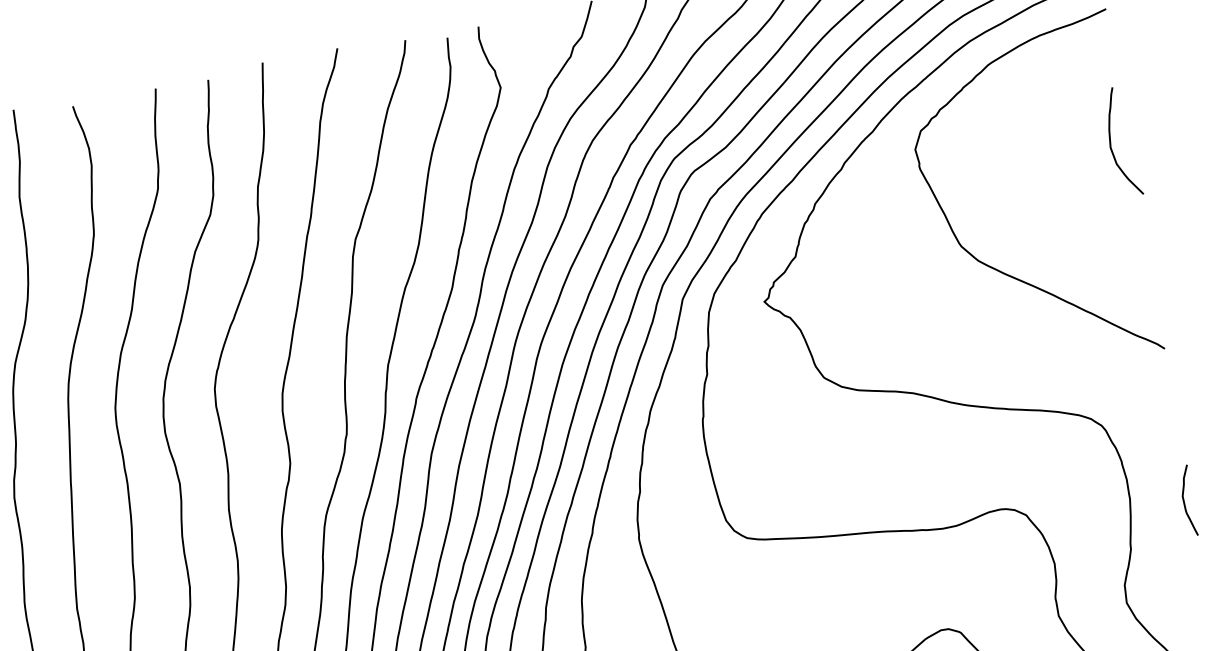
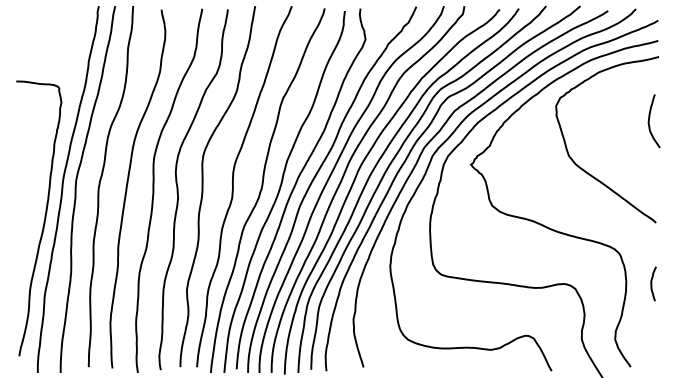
curve: (1186, 500) -> (652, 283), moved

